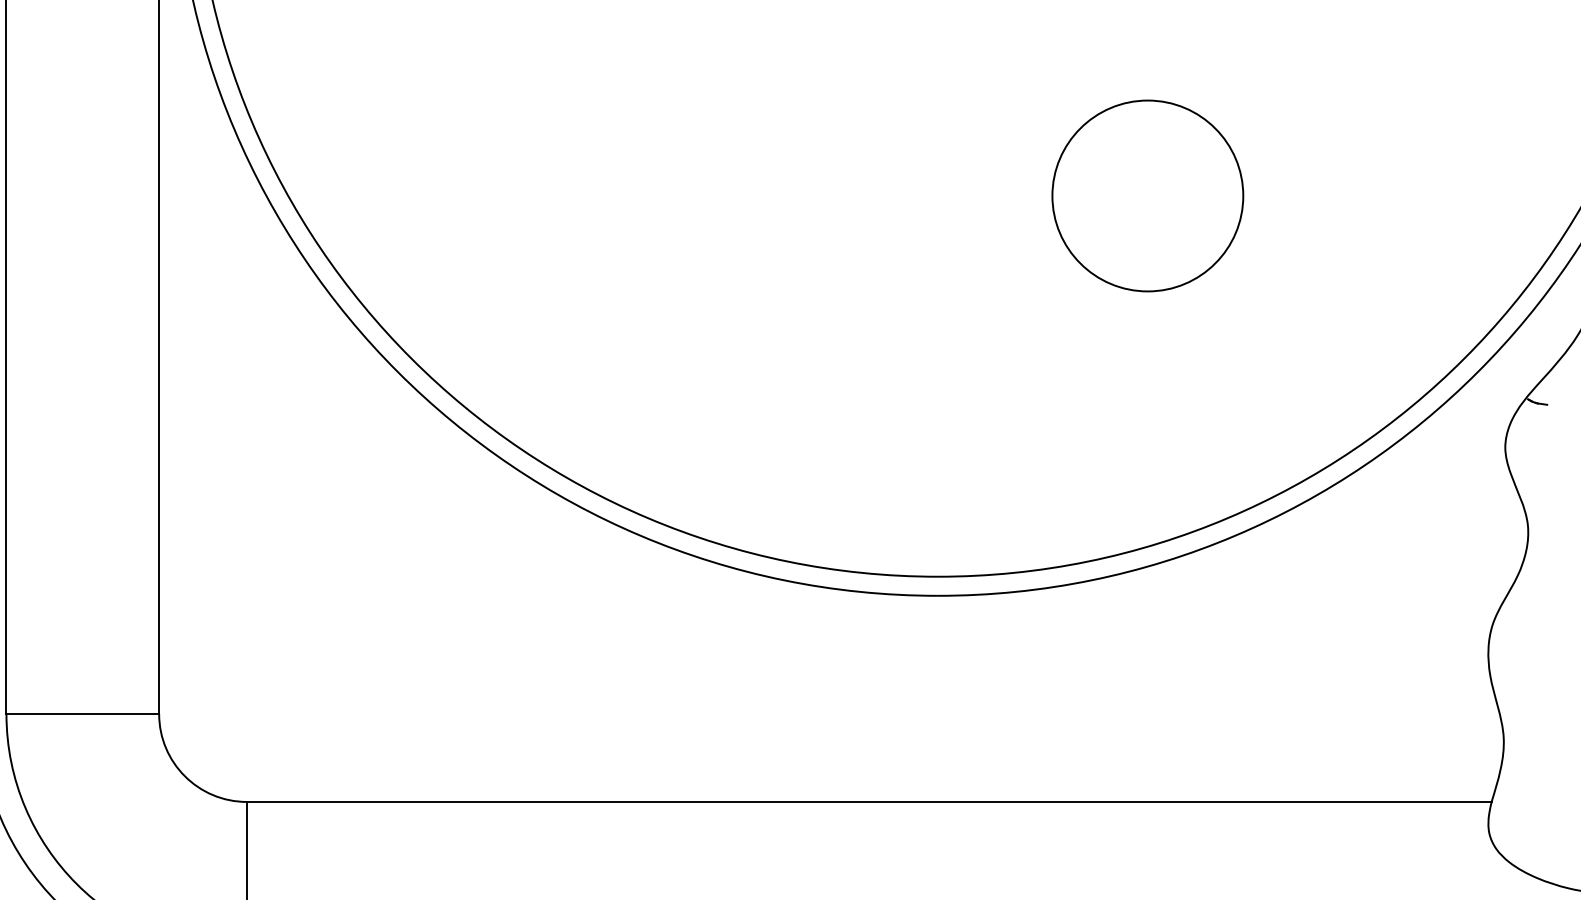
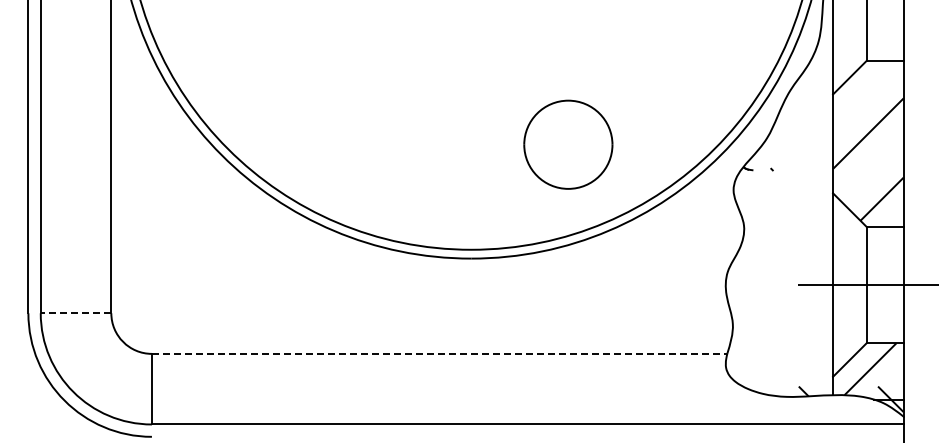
part: (1148, 195) -> (568, 144), moved
line: (81, 714) -> (75, 313), solid -> dashed
line: (869, 801) -> (439, 353), solid -> dashed

